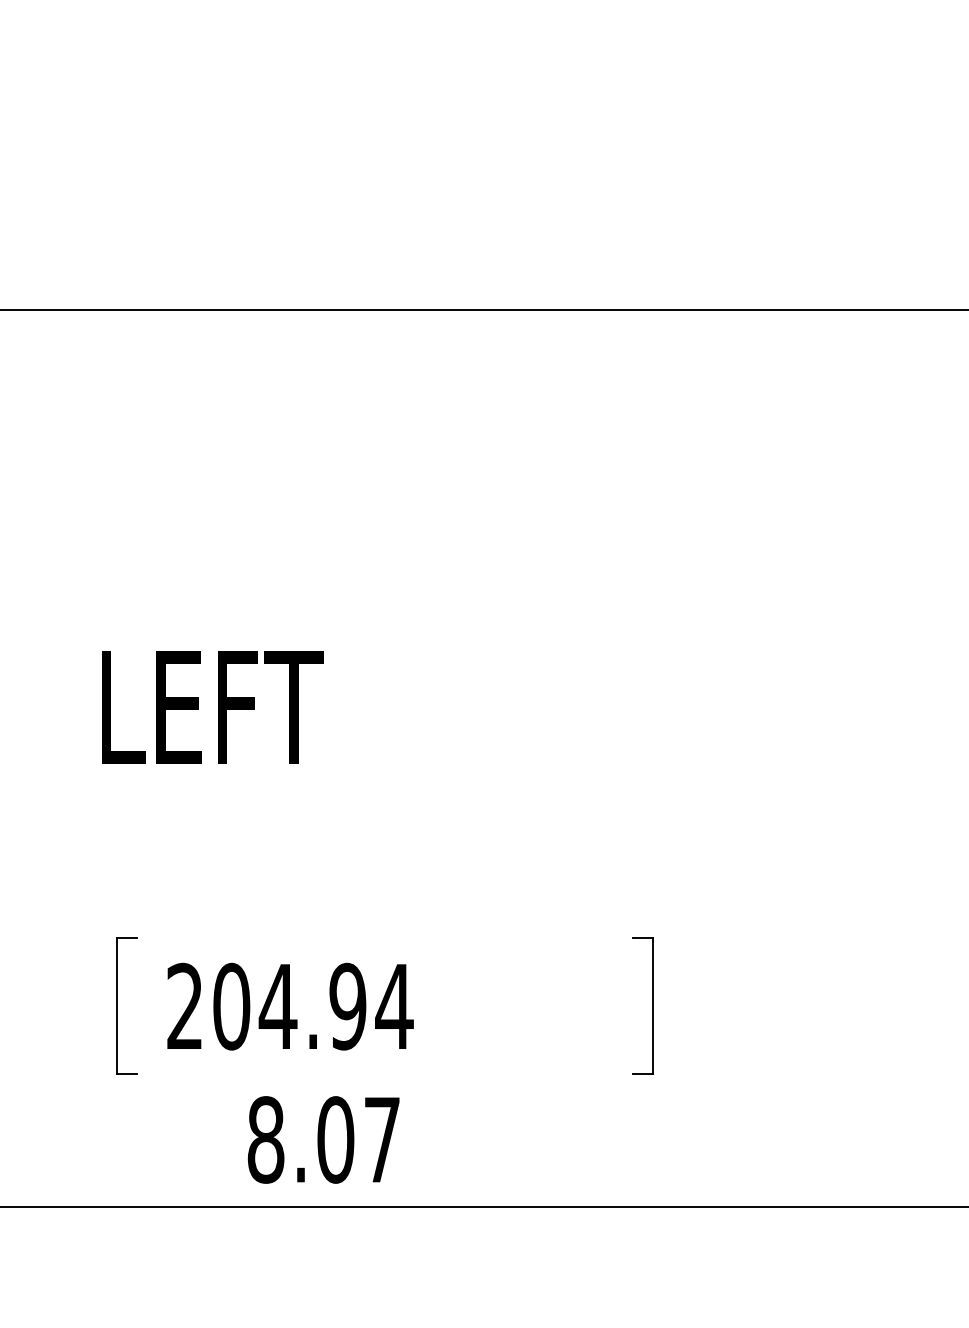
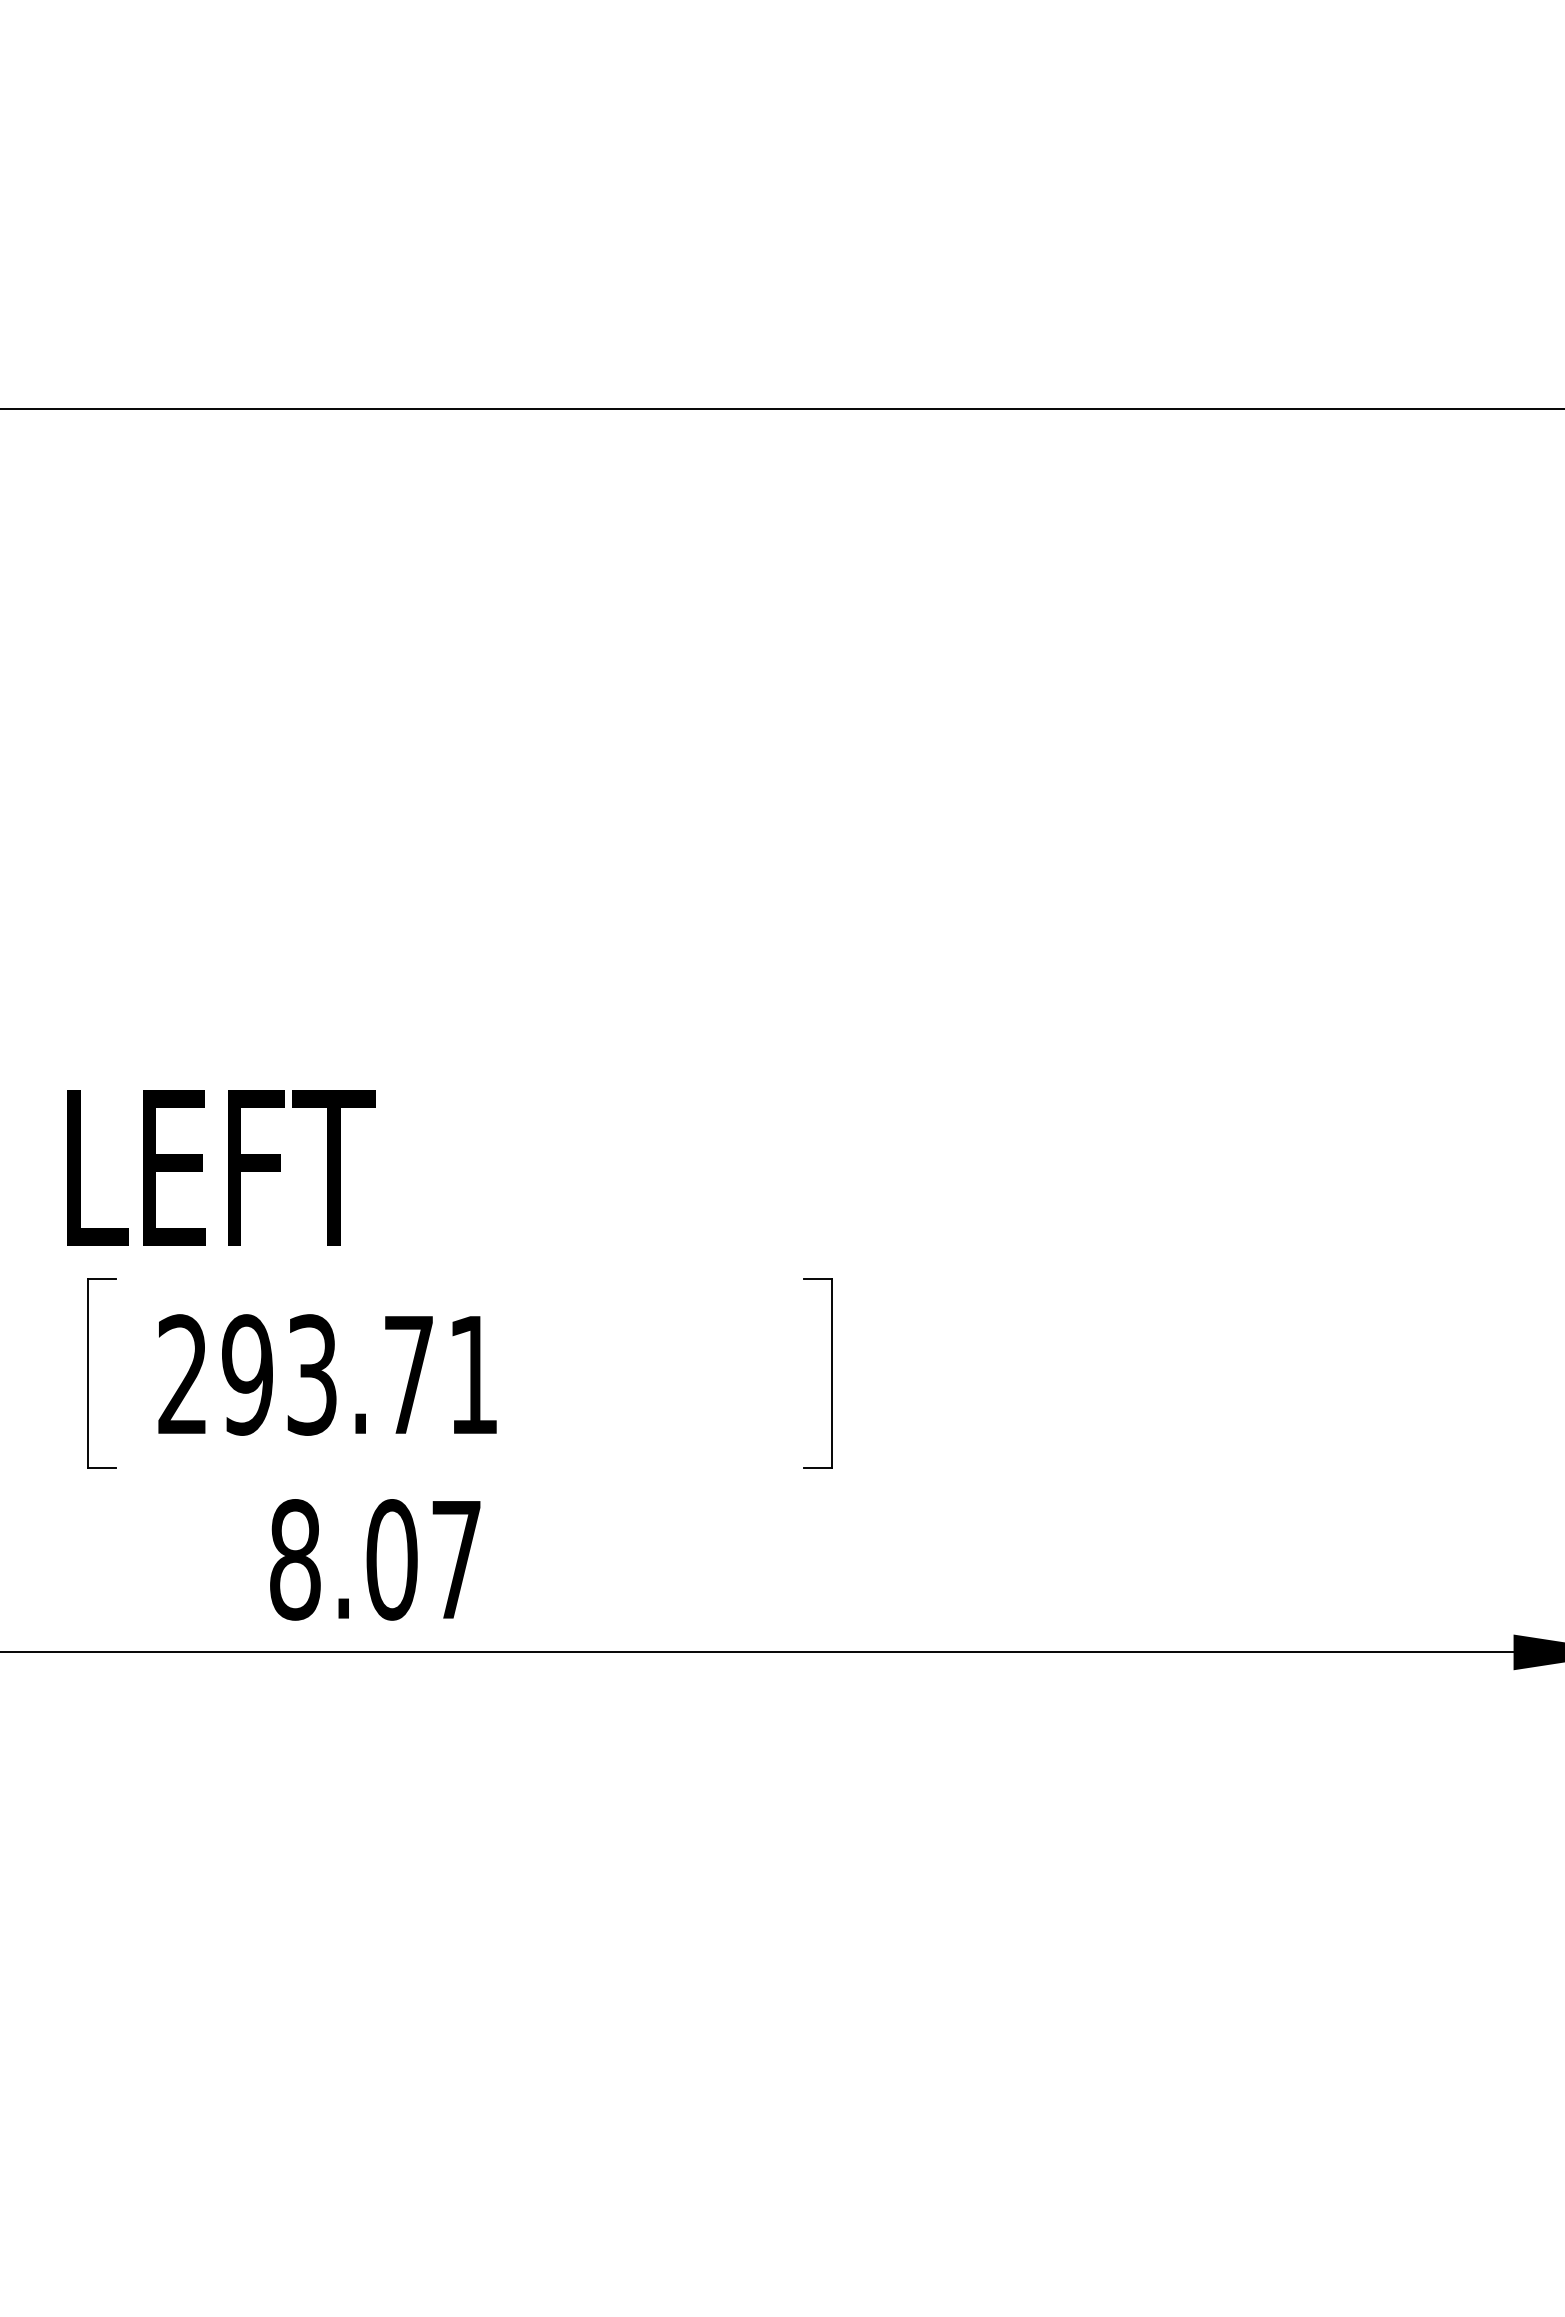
text: (212, 707) -> (221, 1167), moved
text: (313, 1006) -> (361, 1374), 204.94 -> 293.71

